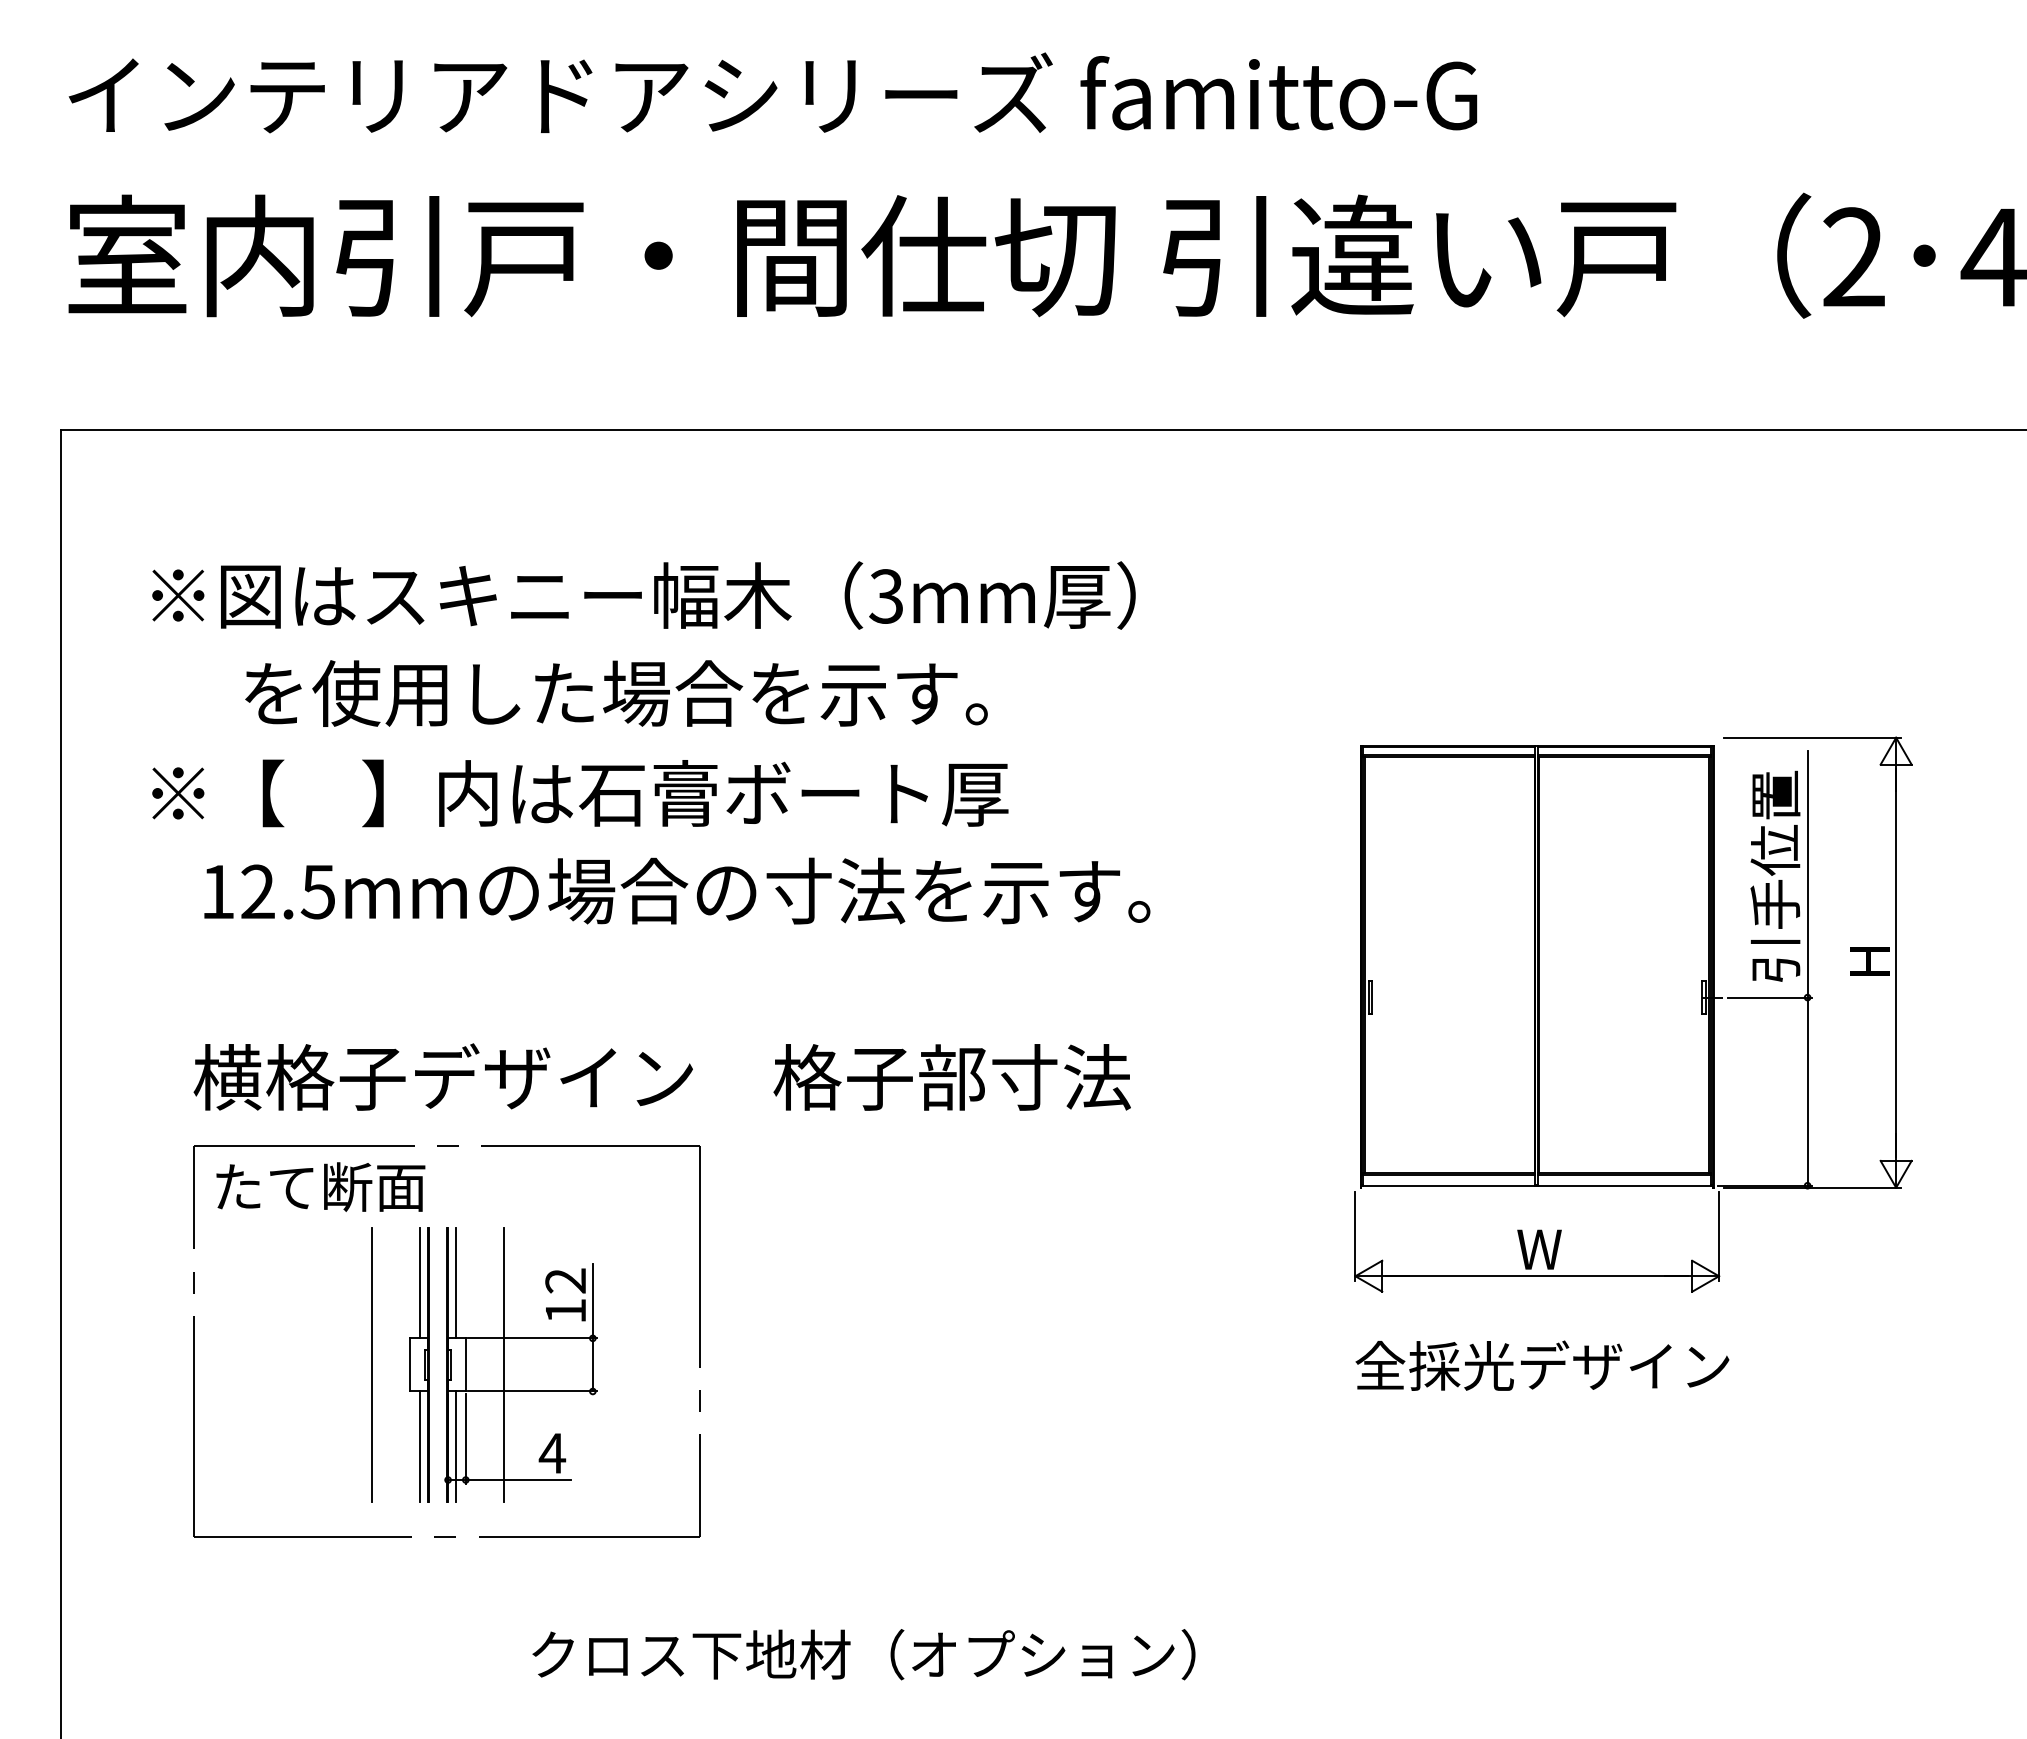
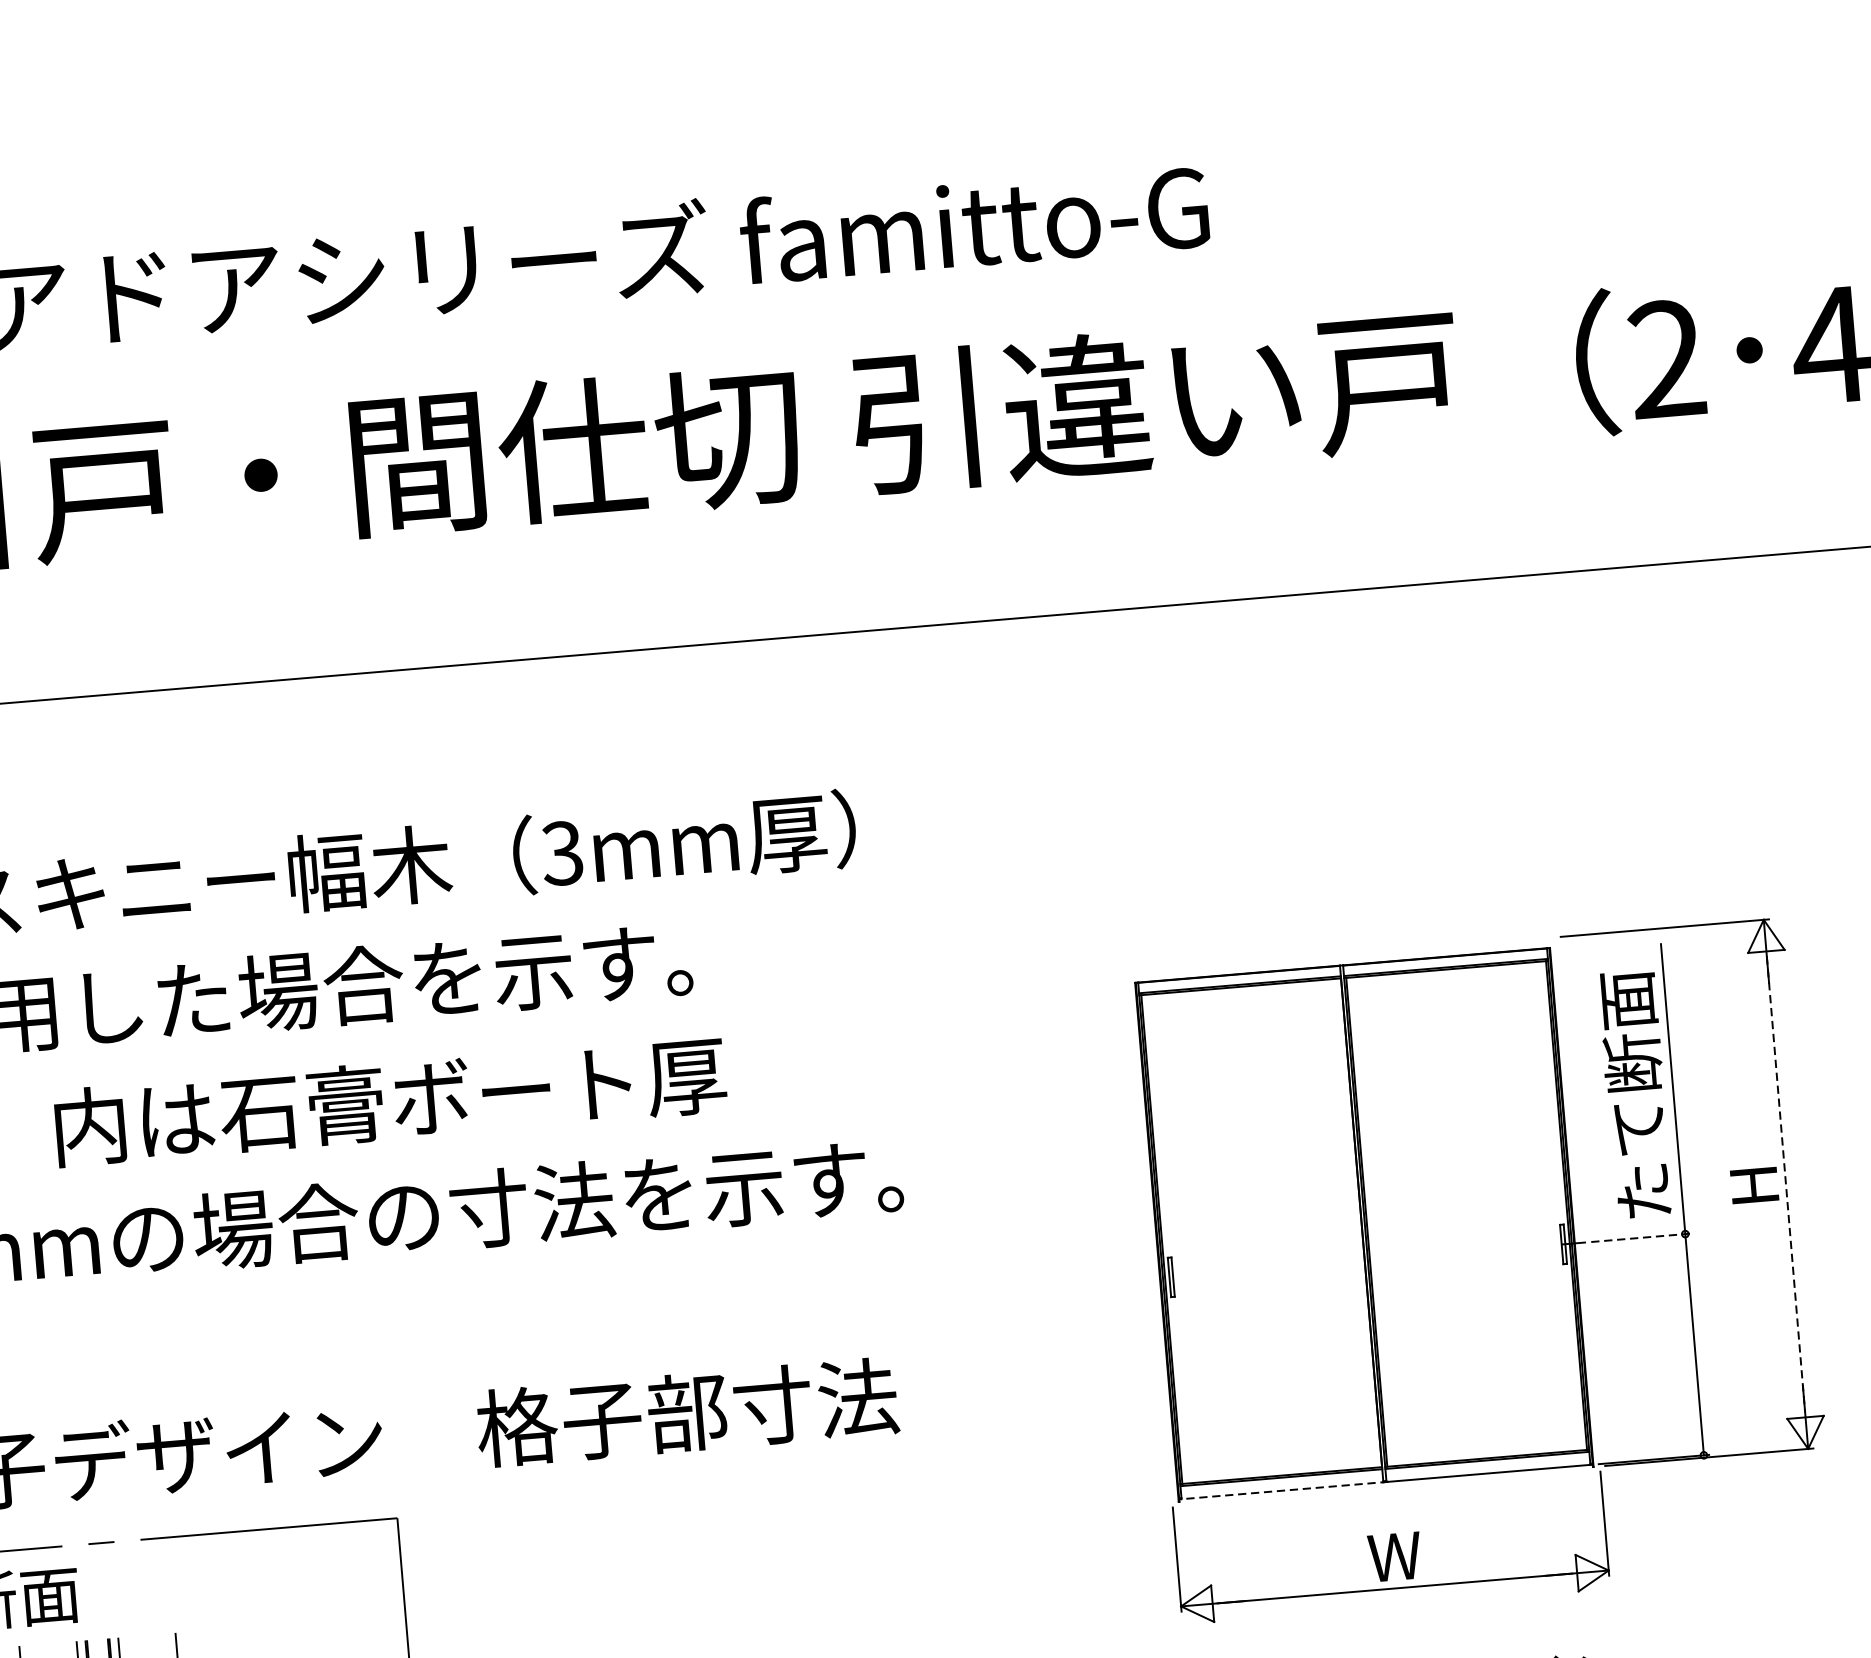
text: (1775, 875) -> (1635, 1093), 引手位置 -> たて断面
line: (1896, 962) -> (1786, 1184), solid -> dashed
line: (1770, 997) -> (1641, 1237), solid -> dashed
line: (1449, 1185) -> (1282, 1490), solid -> dashed

